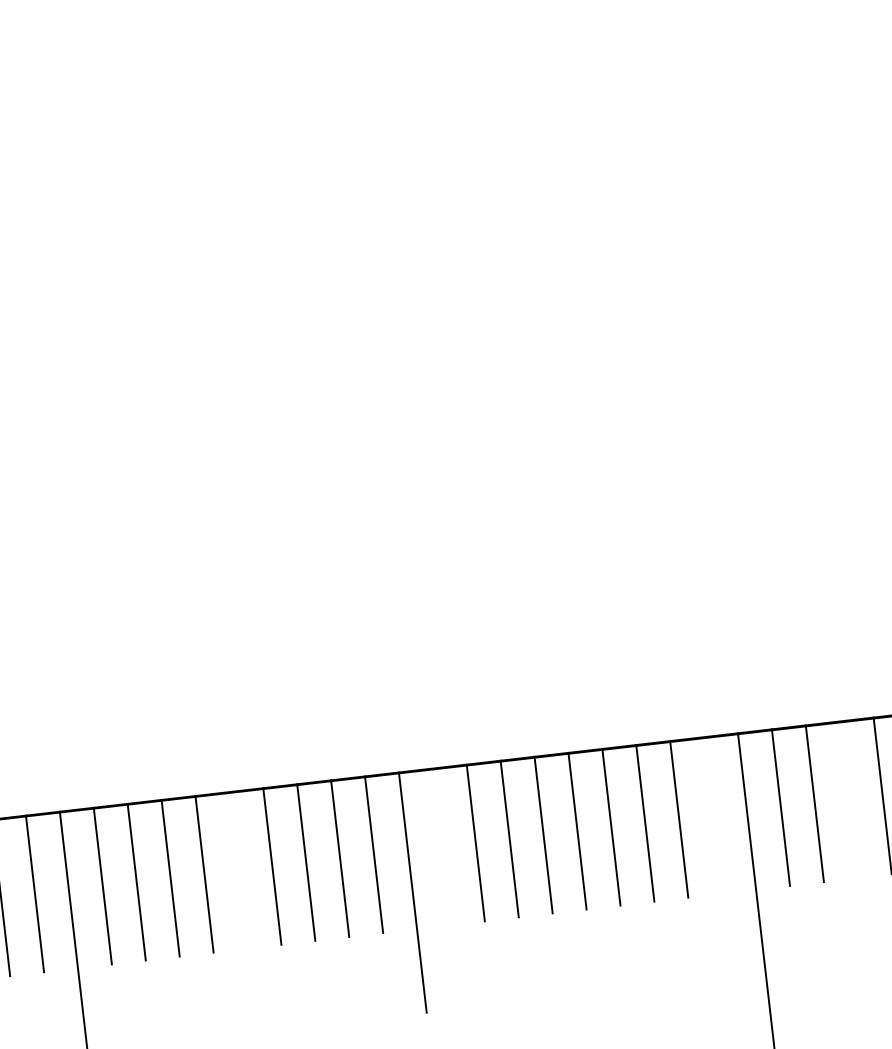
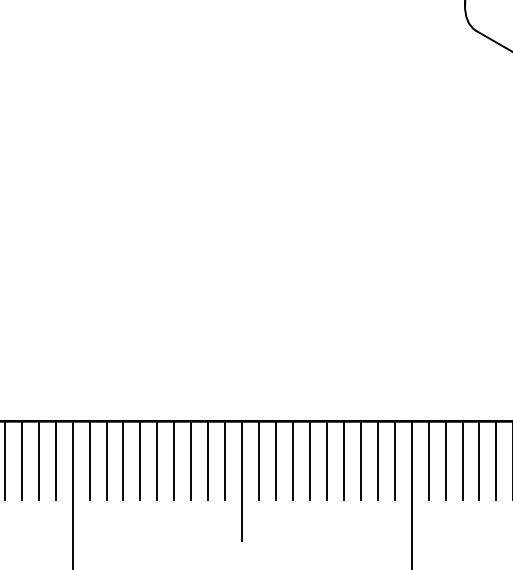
line: (848, 799) -> (462, 460), added
line: (712, 815) -> (394, 460), added
line: (442, 846) -> (259, 460), added
line: (238, 870) -> (157, 460), added

